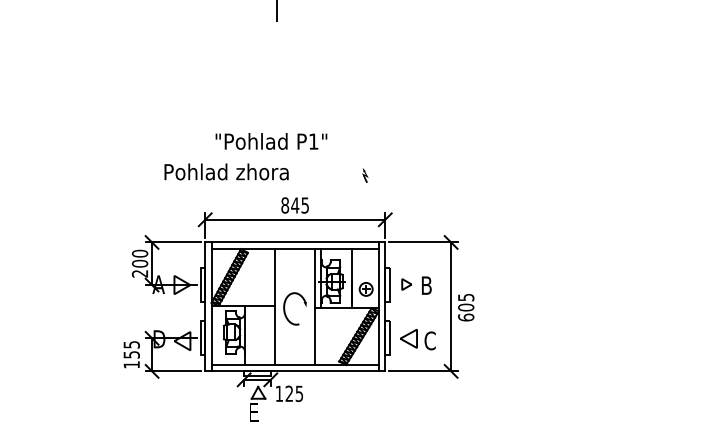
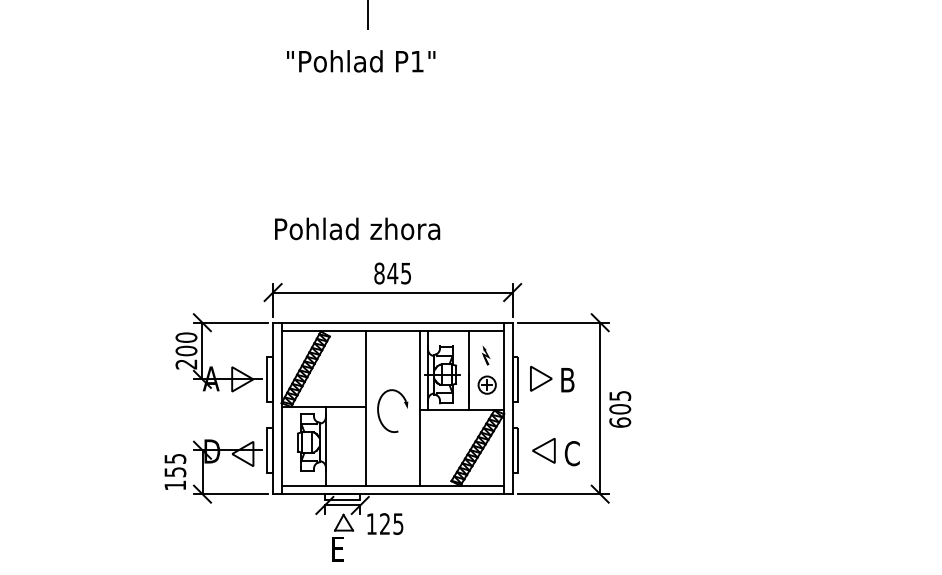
text: (271, 141) -> (361, 61), moved
text: (226, 171) -> (357, 228), moved
part: (365, 175) -> (486, 355), moved
part: (407, 284) -> (541, 378), size x1.67

